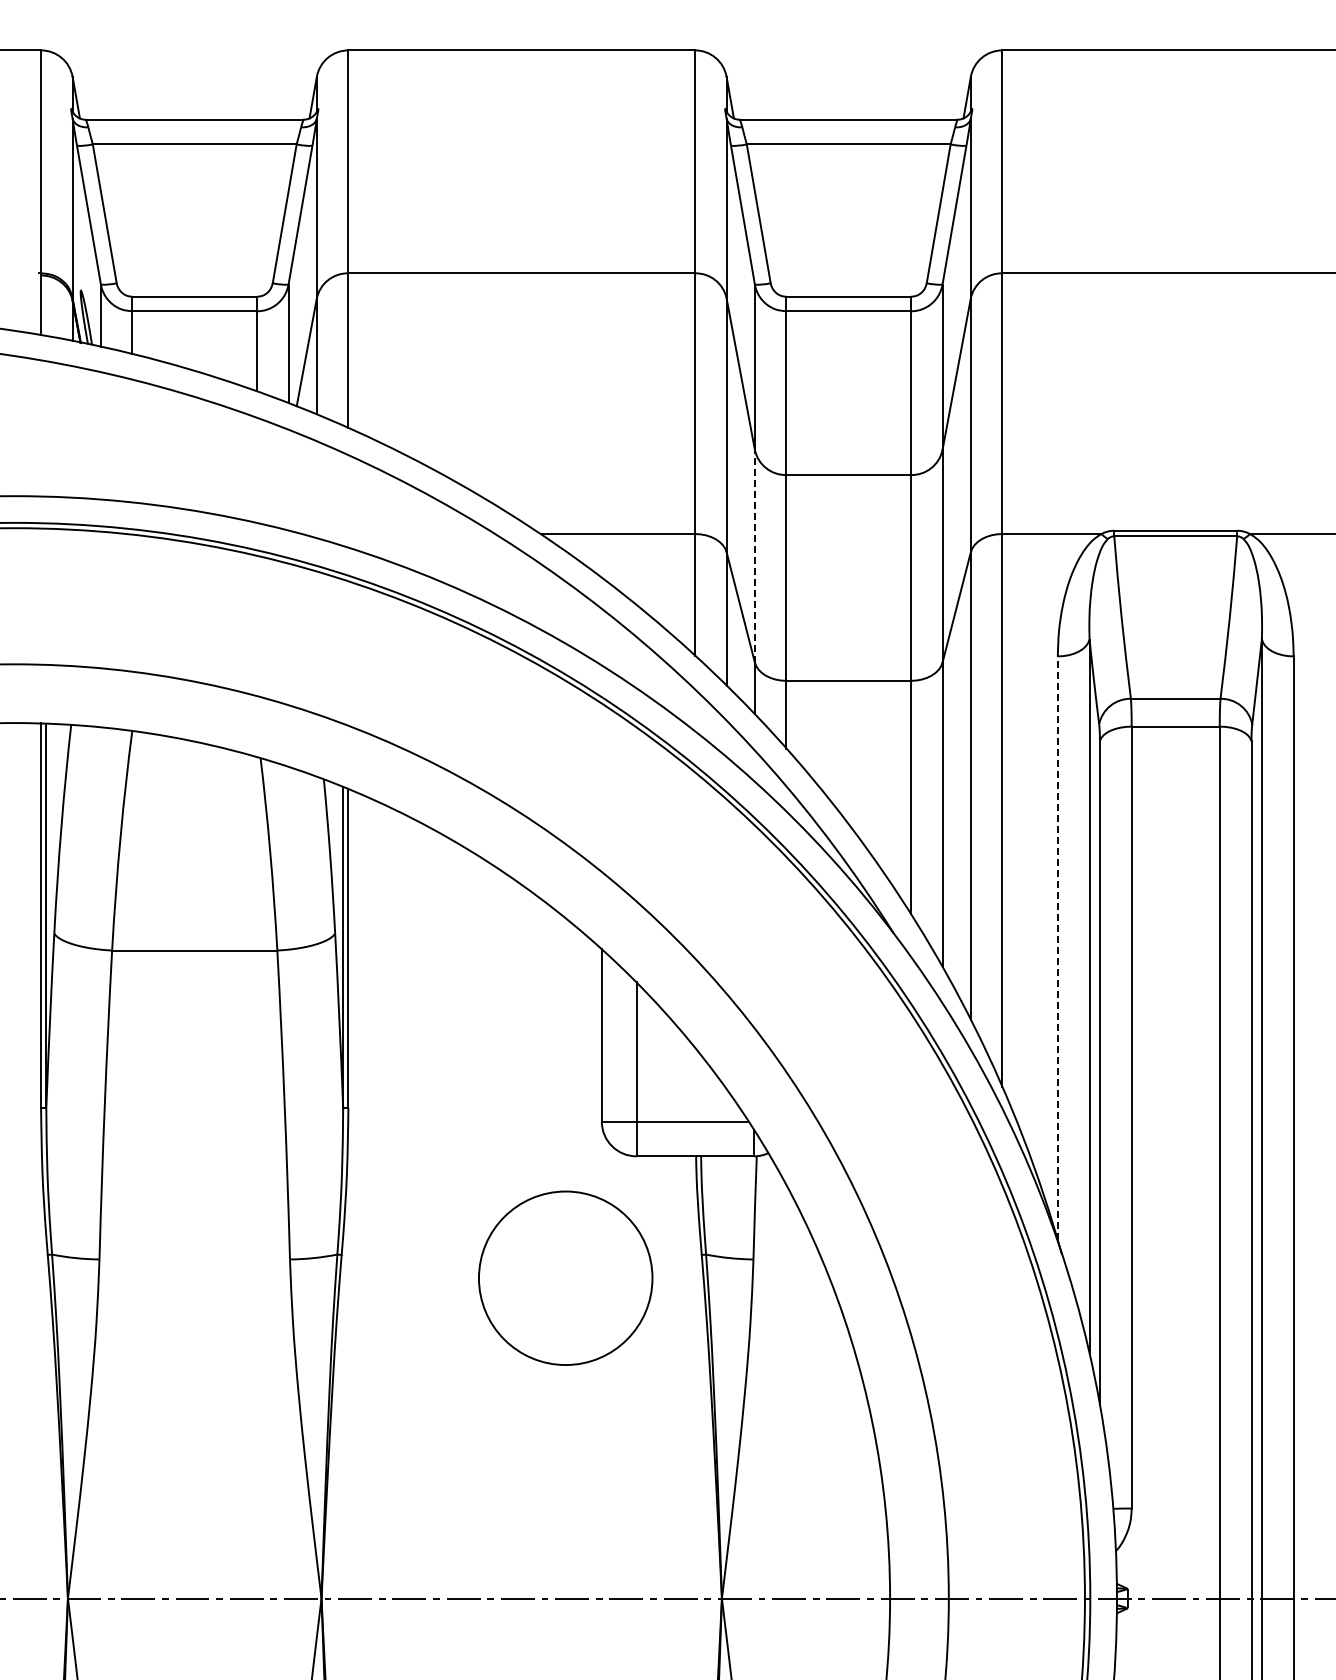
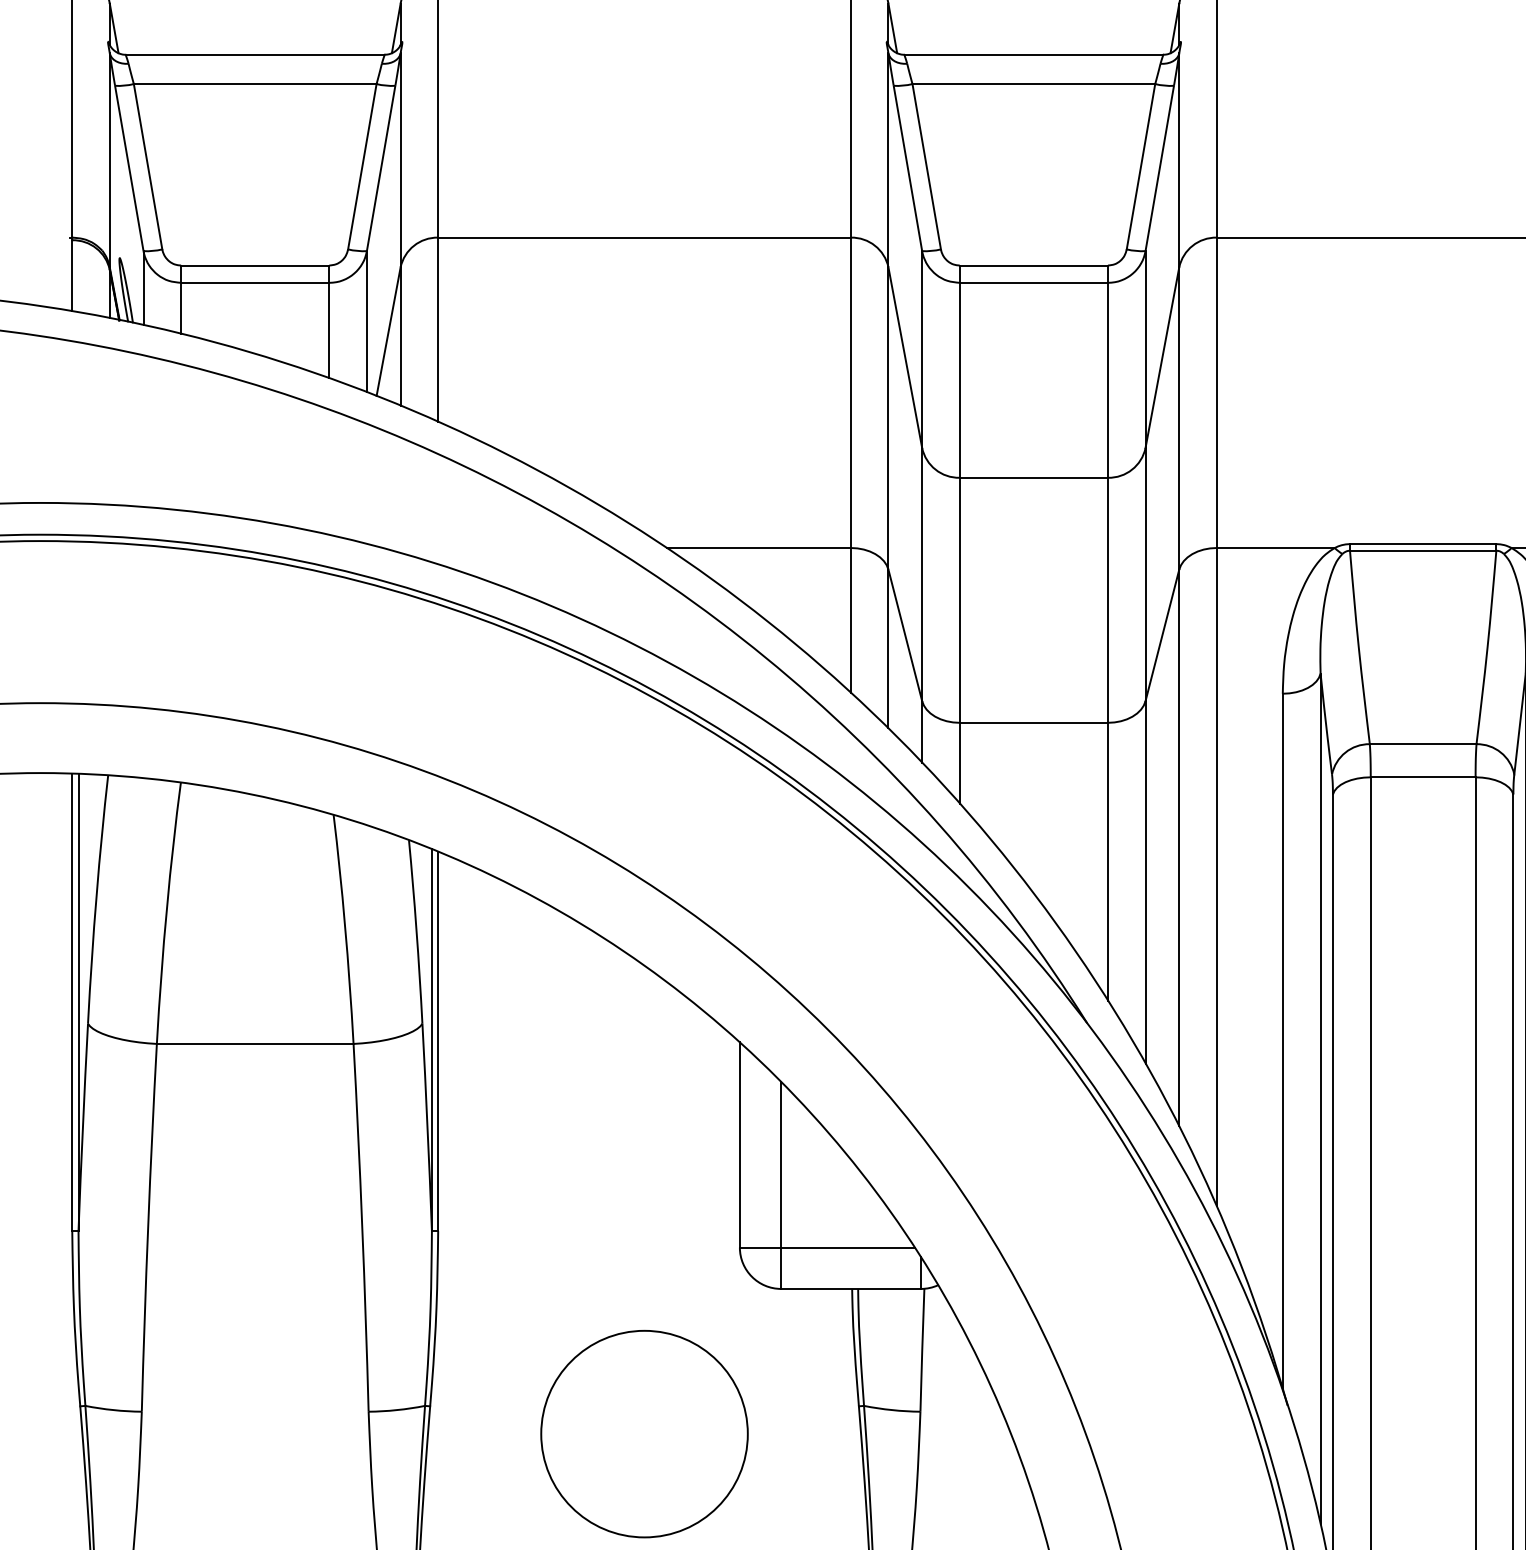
line: (754, 555) -> (921, 573), dashed -> solid
line: (1057, 948) -> (1282, 1041), dashed -> solid
circle: (565, 1277) -> (644, 1433), moved

